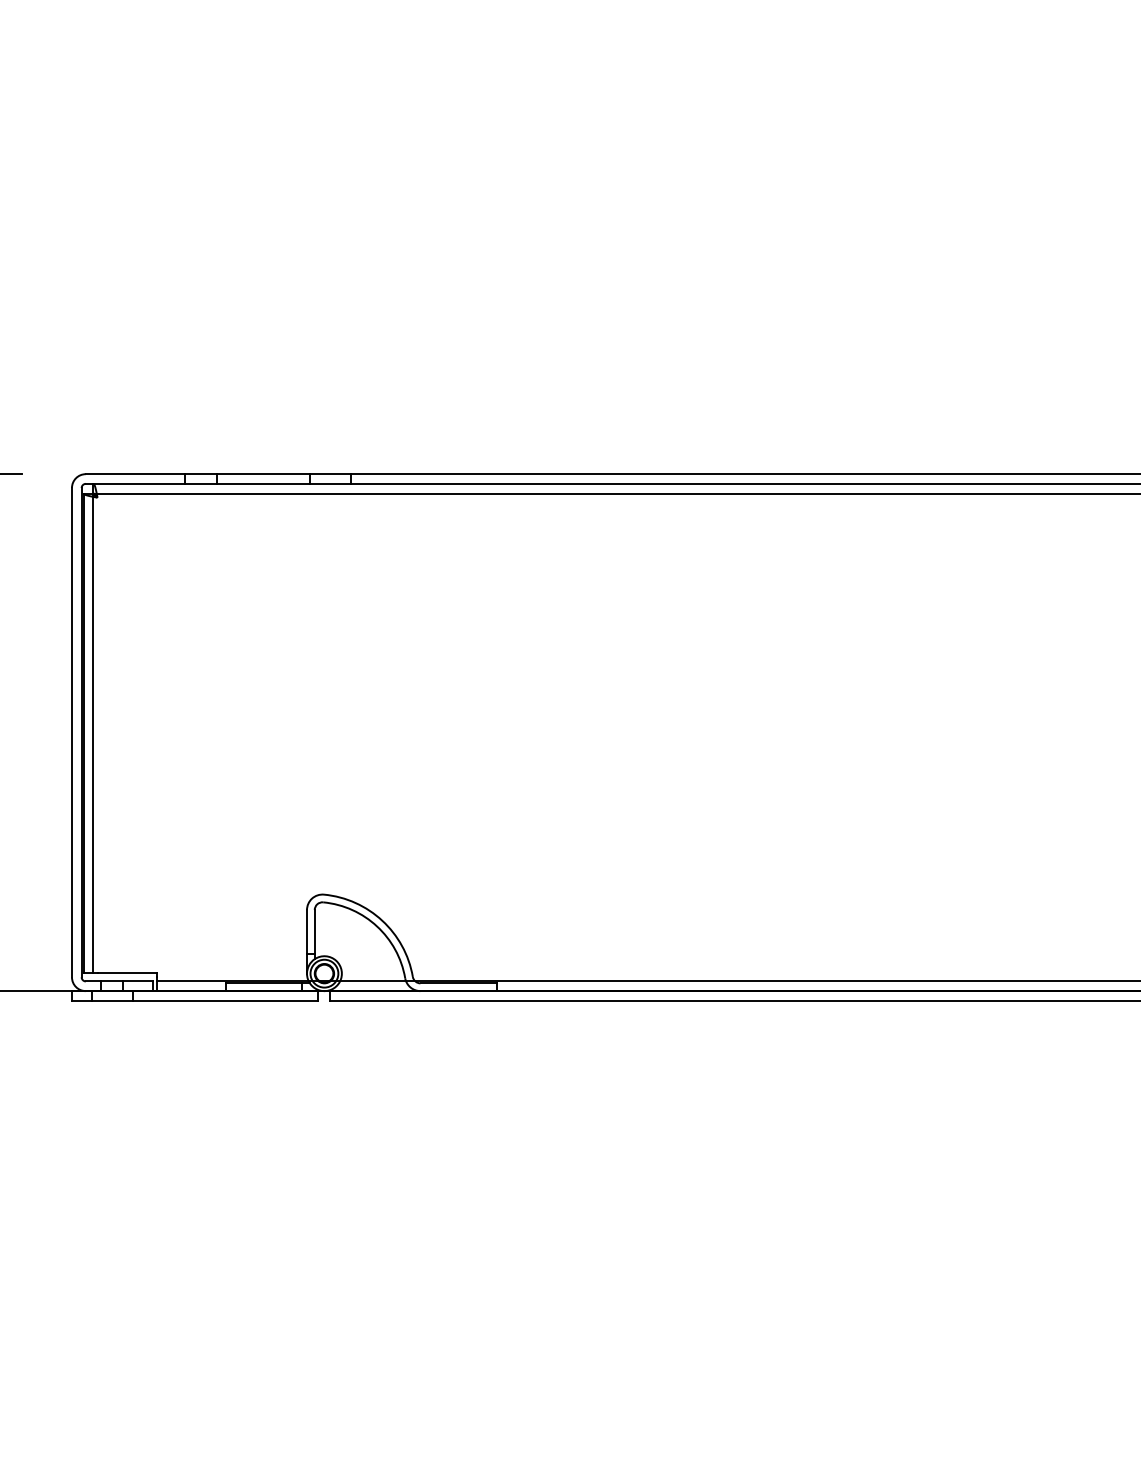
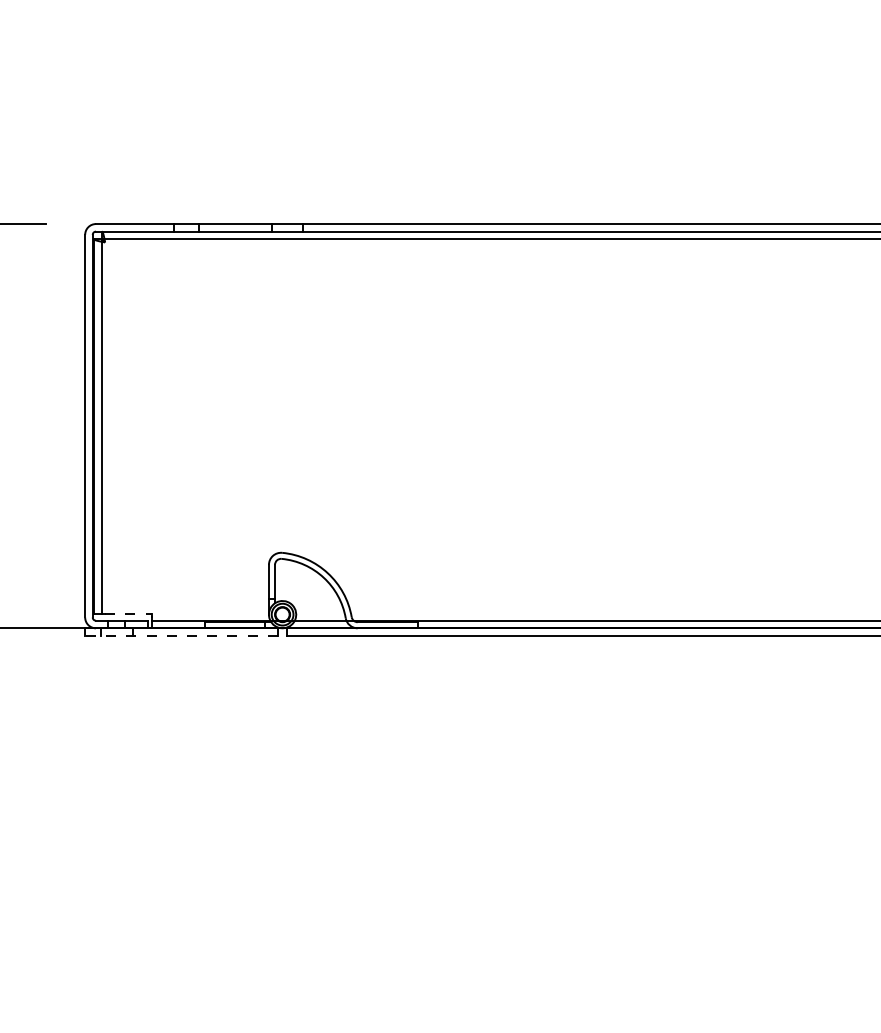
line: (127, 973) -> (128, 614), solid -> dashed
line: (194, 1000) -> (180, 635), solid -> dashed

